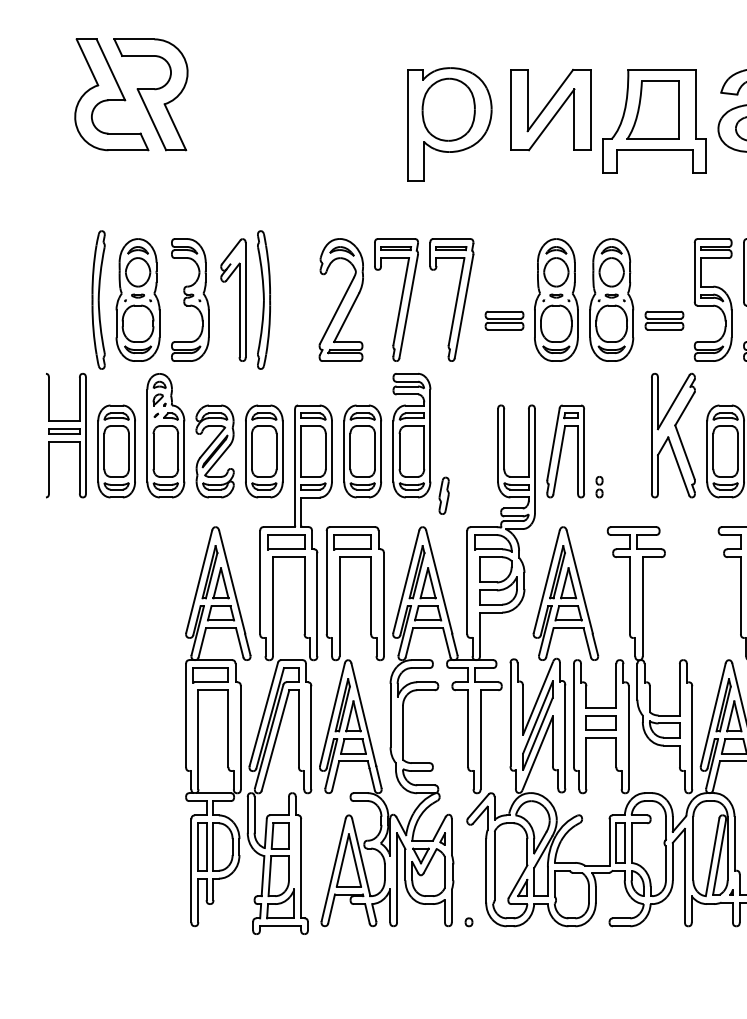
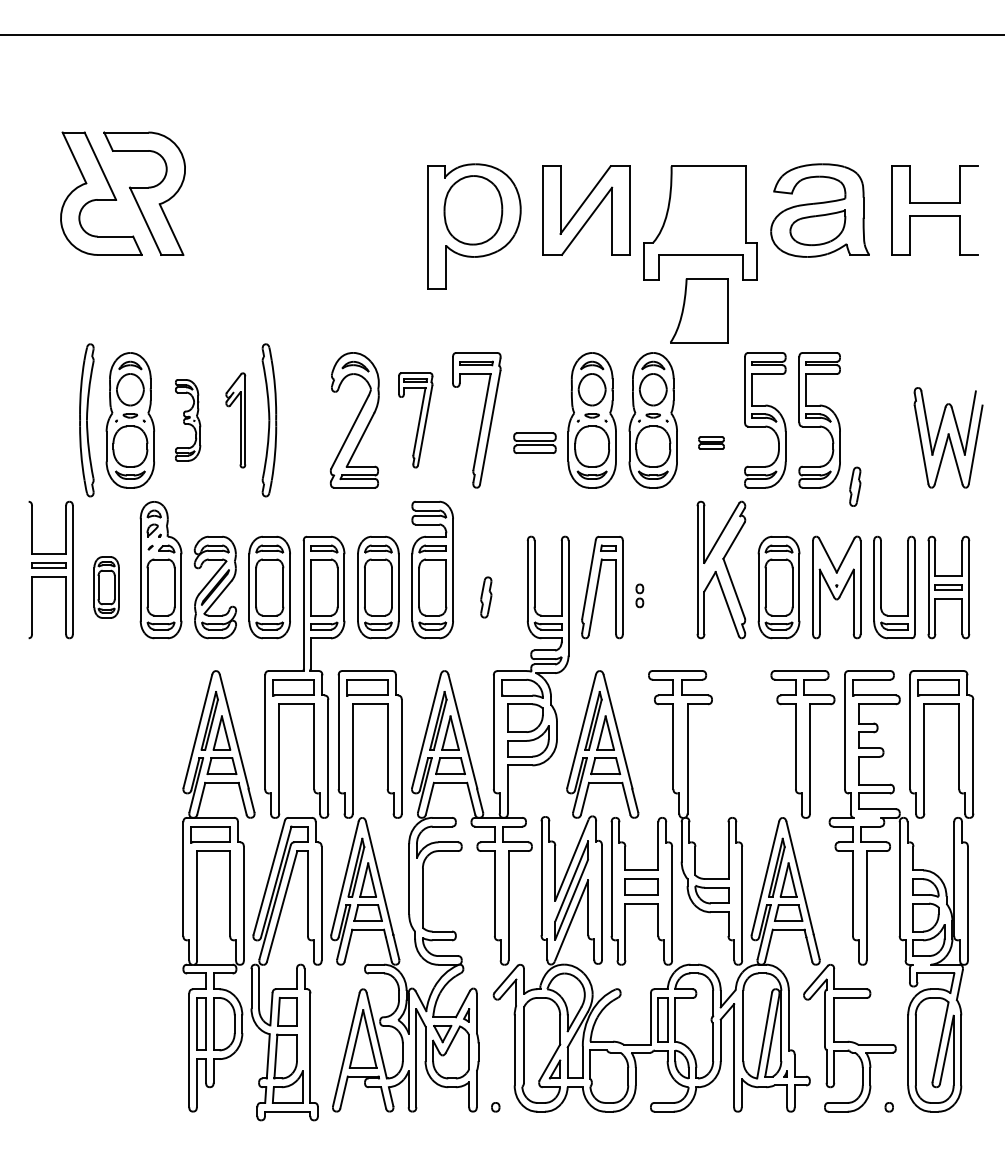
part: (653, 109) -> (699, 310), moved
part: (189, 300) -> (187, 420), size x0.6
part: (233, 300) -> (235, 420), size x0.7
part: (396, 300) -> (415, 420), size x0.7
part: (664, 320) -> (711, 442), size x0.6
part: (116, 451) -> (106, 587), size x0.6
part: (599, 486) -> (639, 595), moved
part: (444, 495) -> (486, 597), moved

